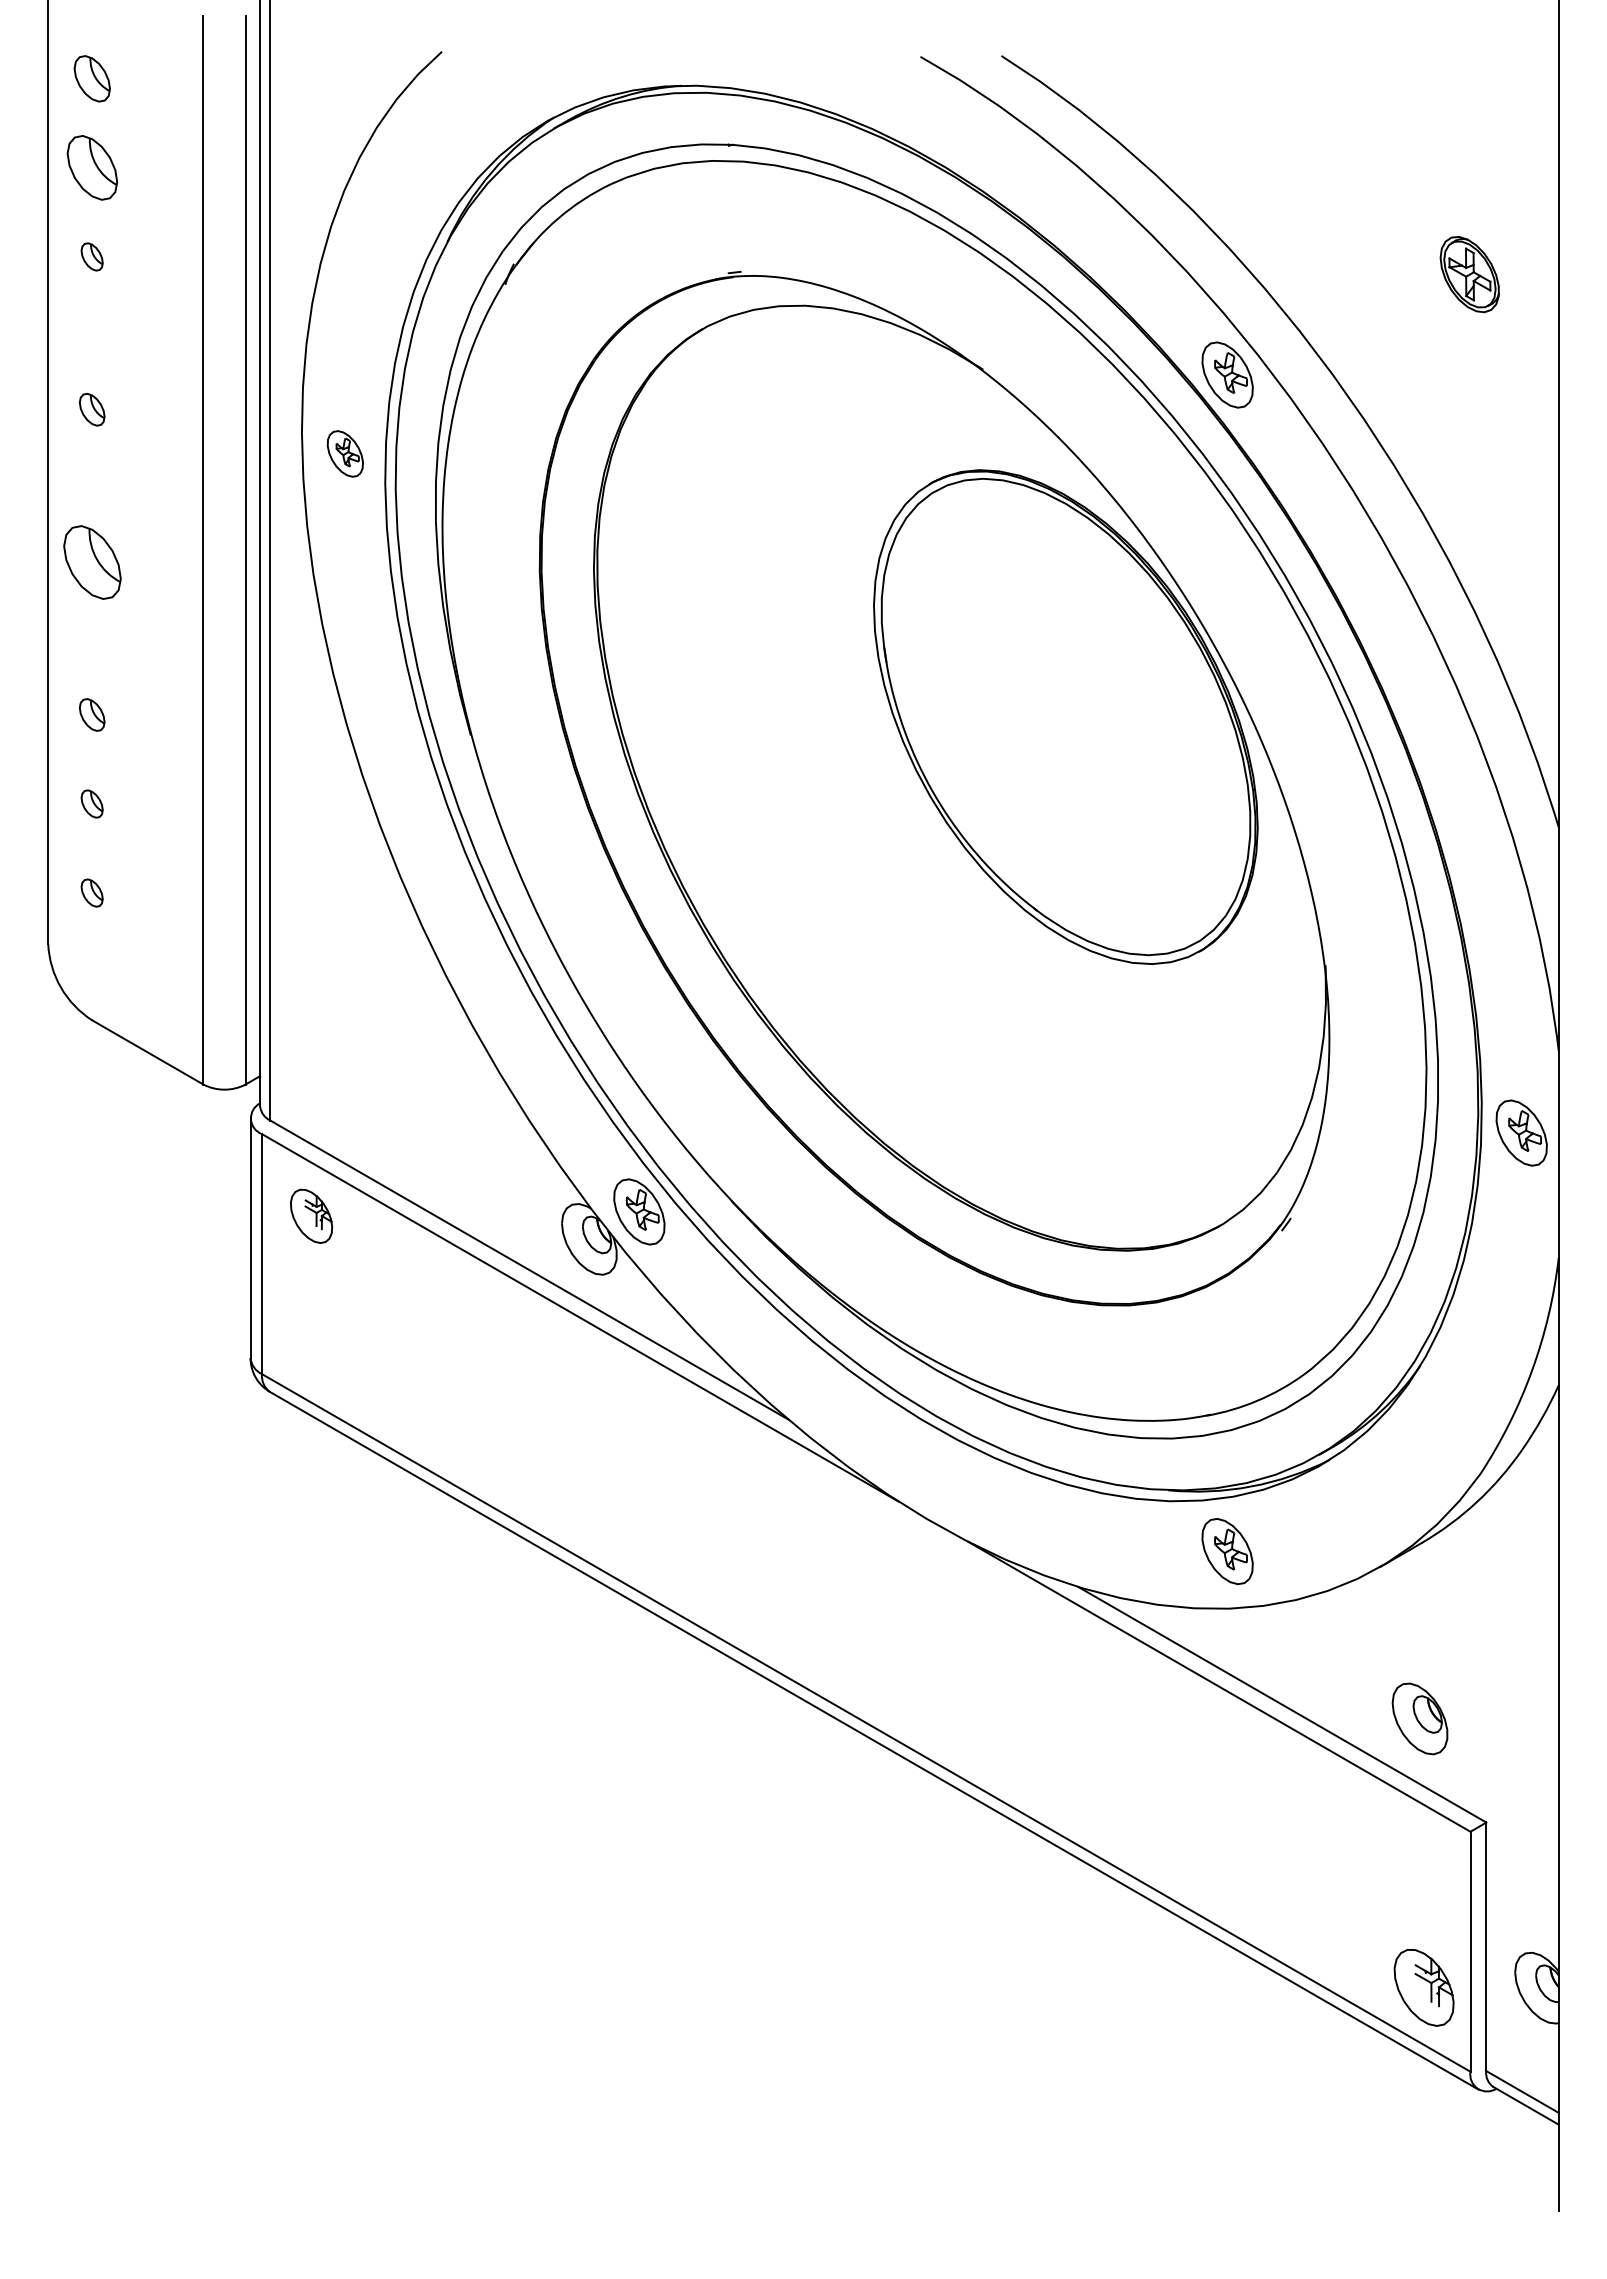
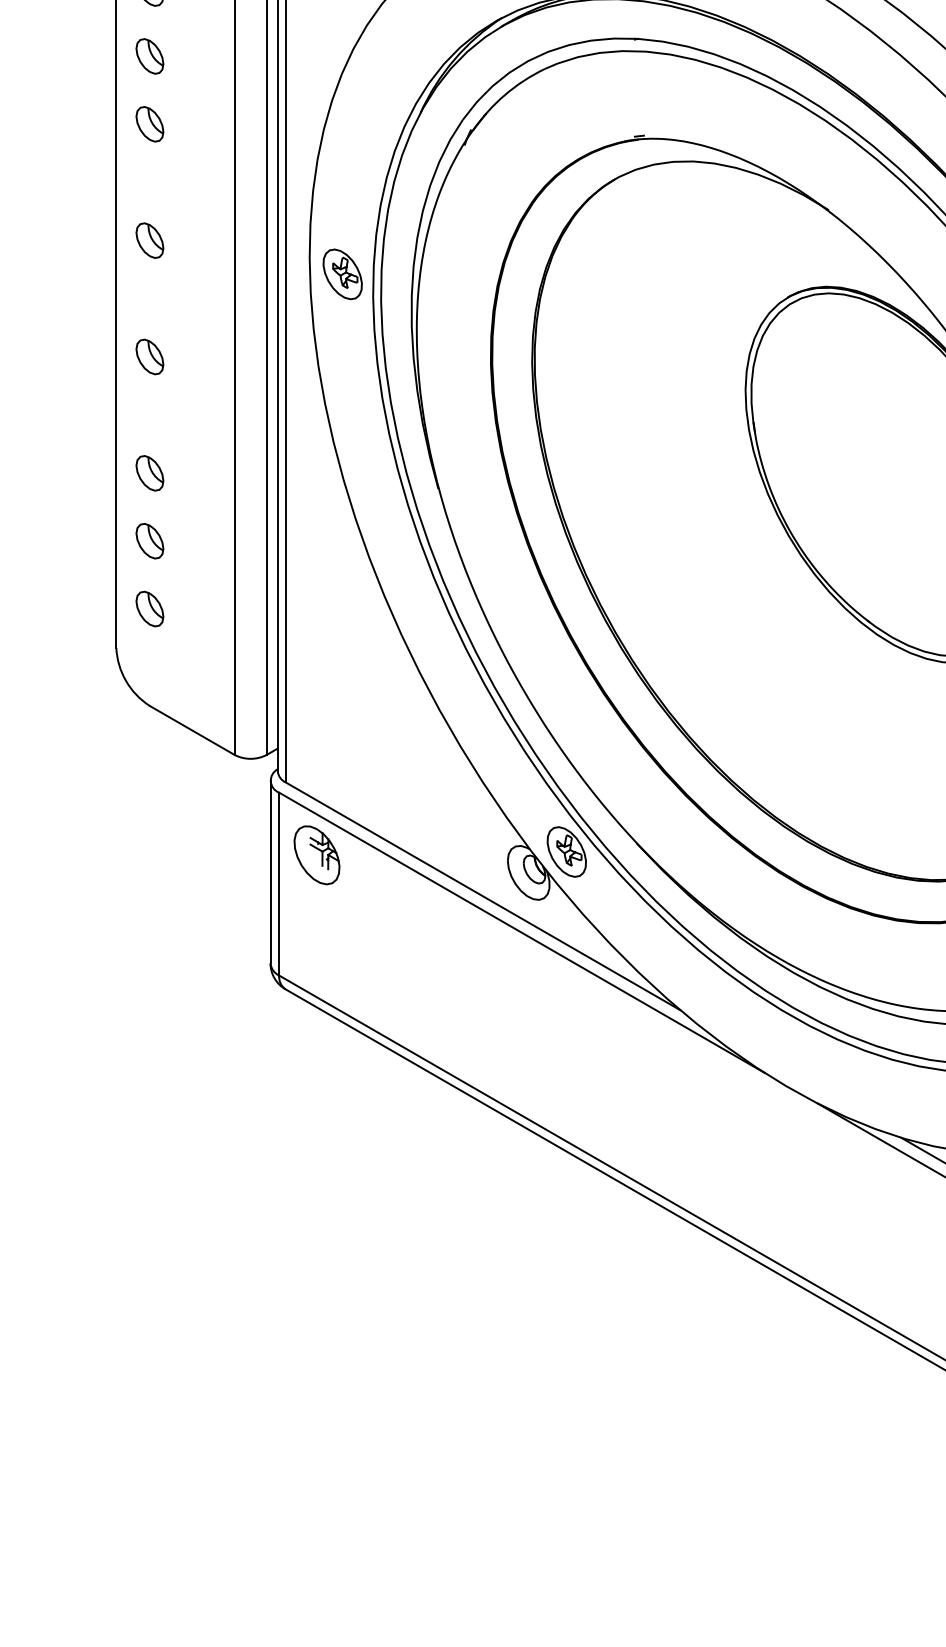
part: (91, 167) -> (149, 56), size x0.71
part: (91, 256) -> (149, 123), size x1.67
part: (91, 409) -> (149, 240), size x1.43
part: (345, 453) -> (342, 274), size x1.43
part: (91, 561) -> (149, 356), size x0.62
part: (91, 714) -> (149, 472), size x1.43
part: (91, 803) -> (149, 540), size x1.67
part: (91, 892) -> (149, 608), size x1.67
part: (311, 1216) -> (316, 855), size x1.43

